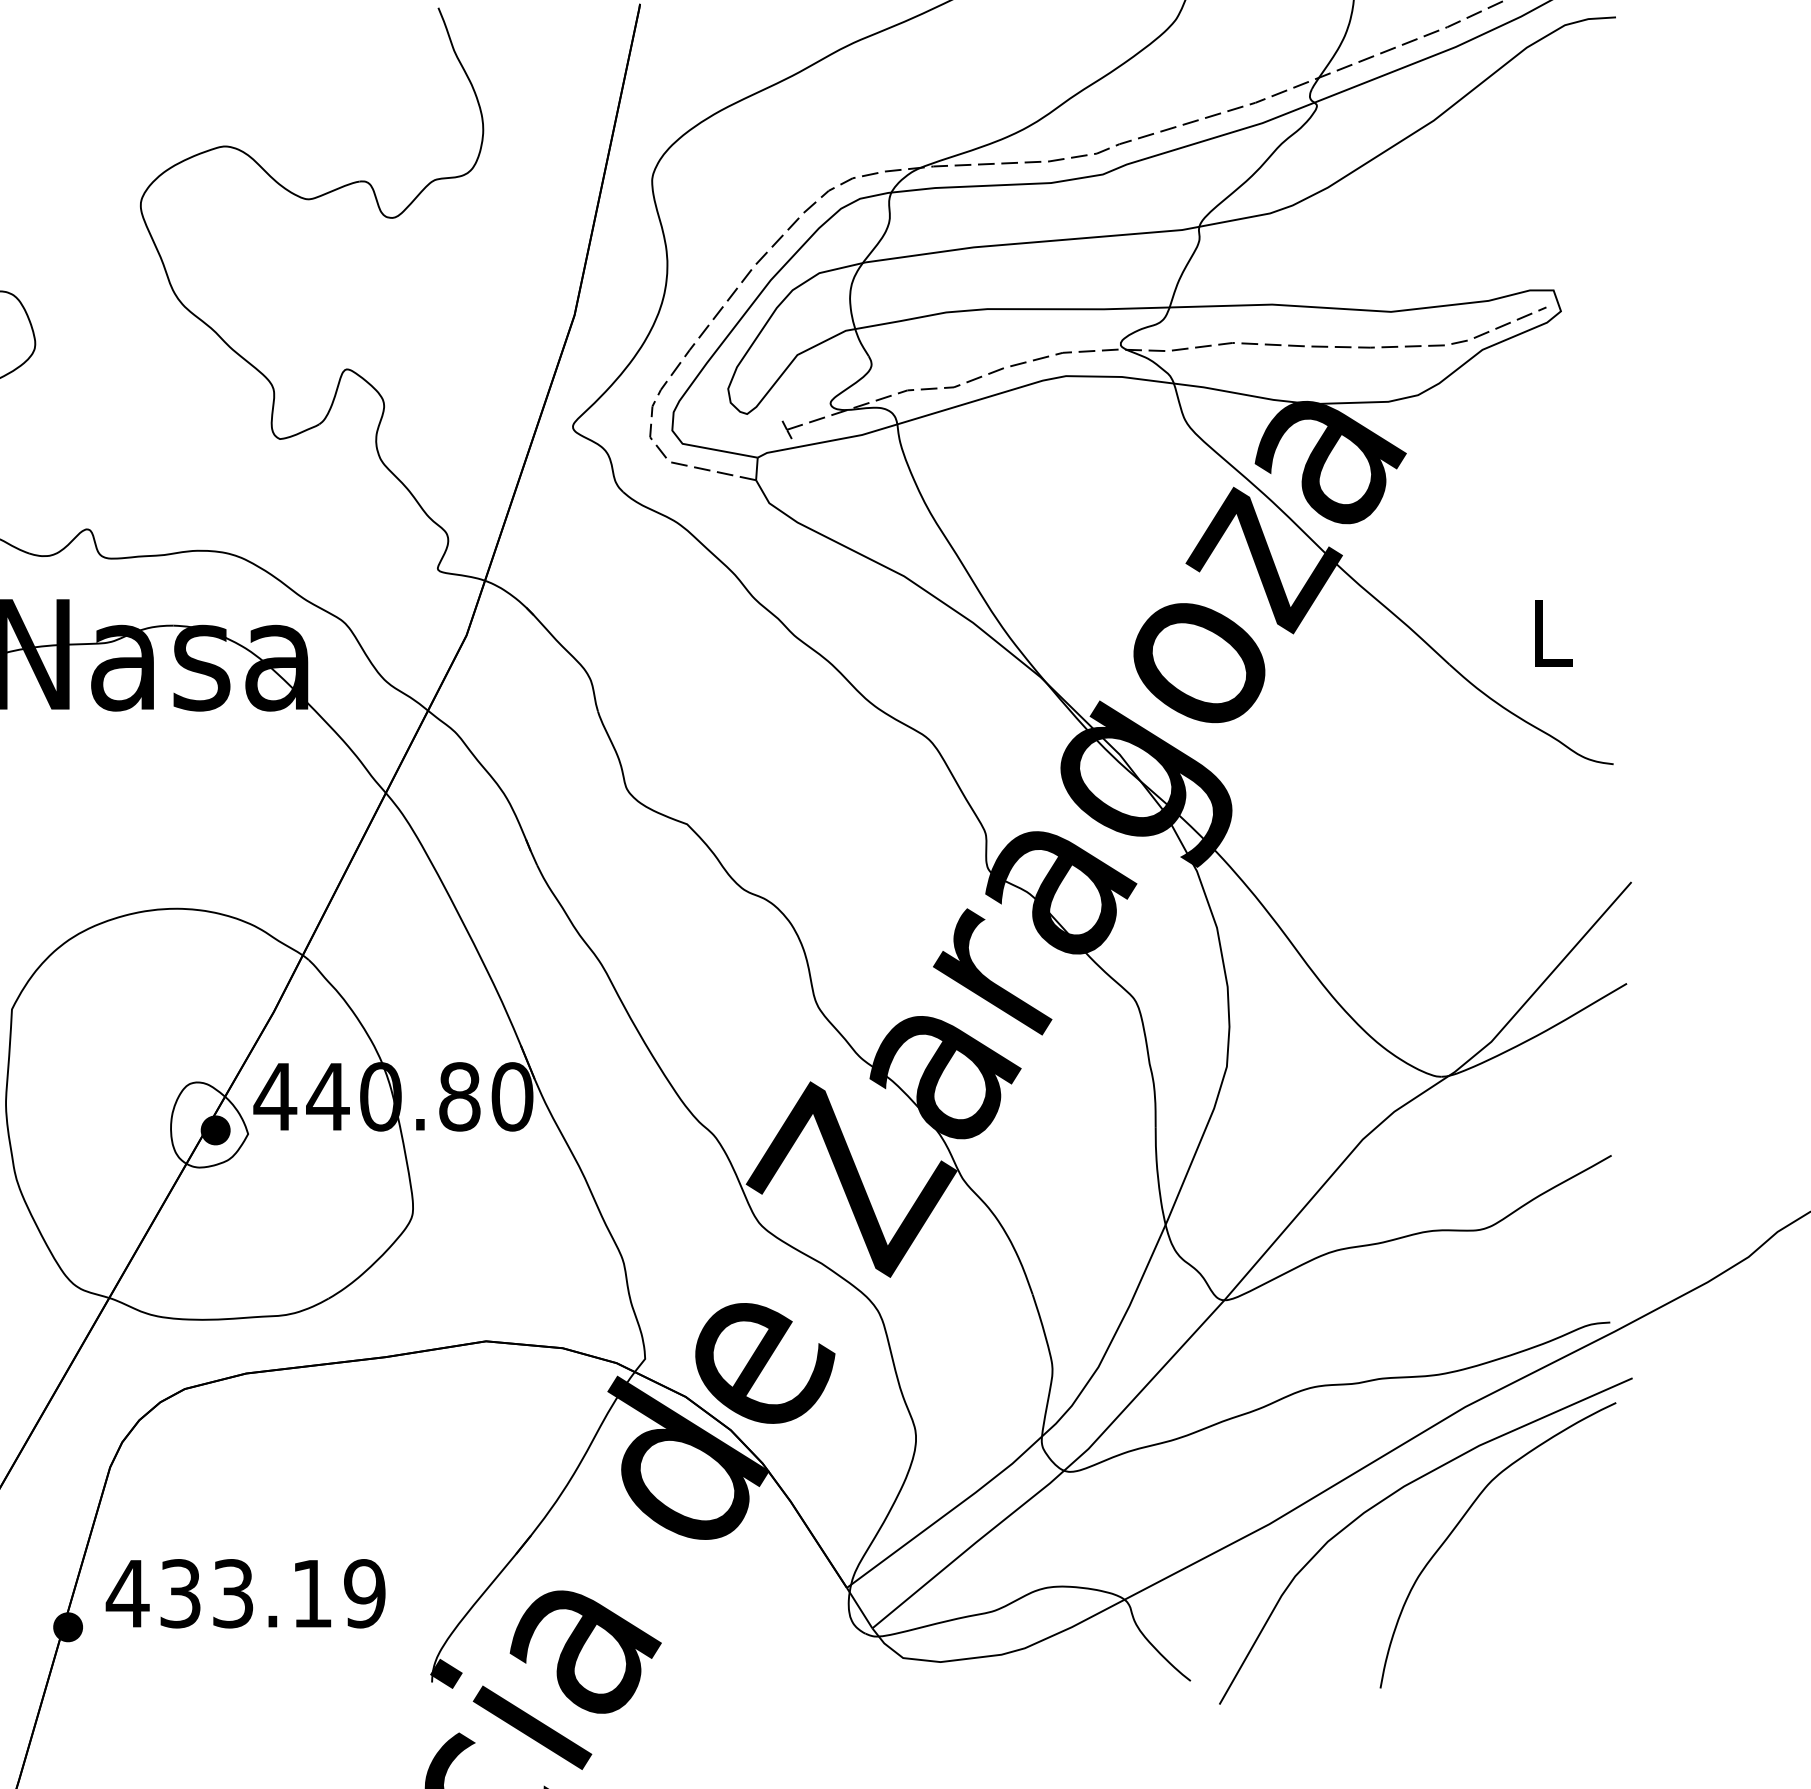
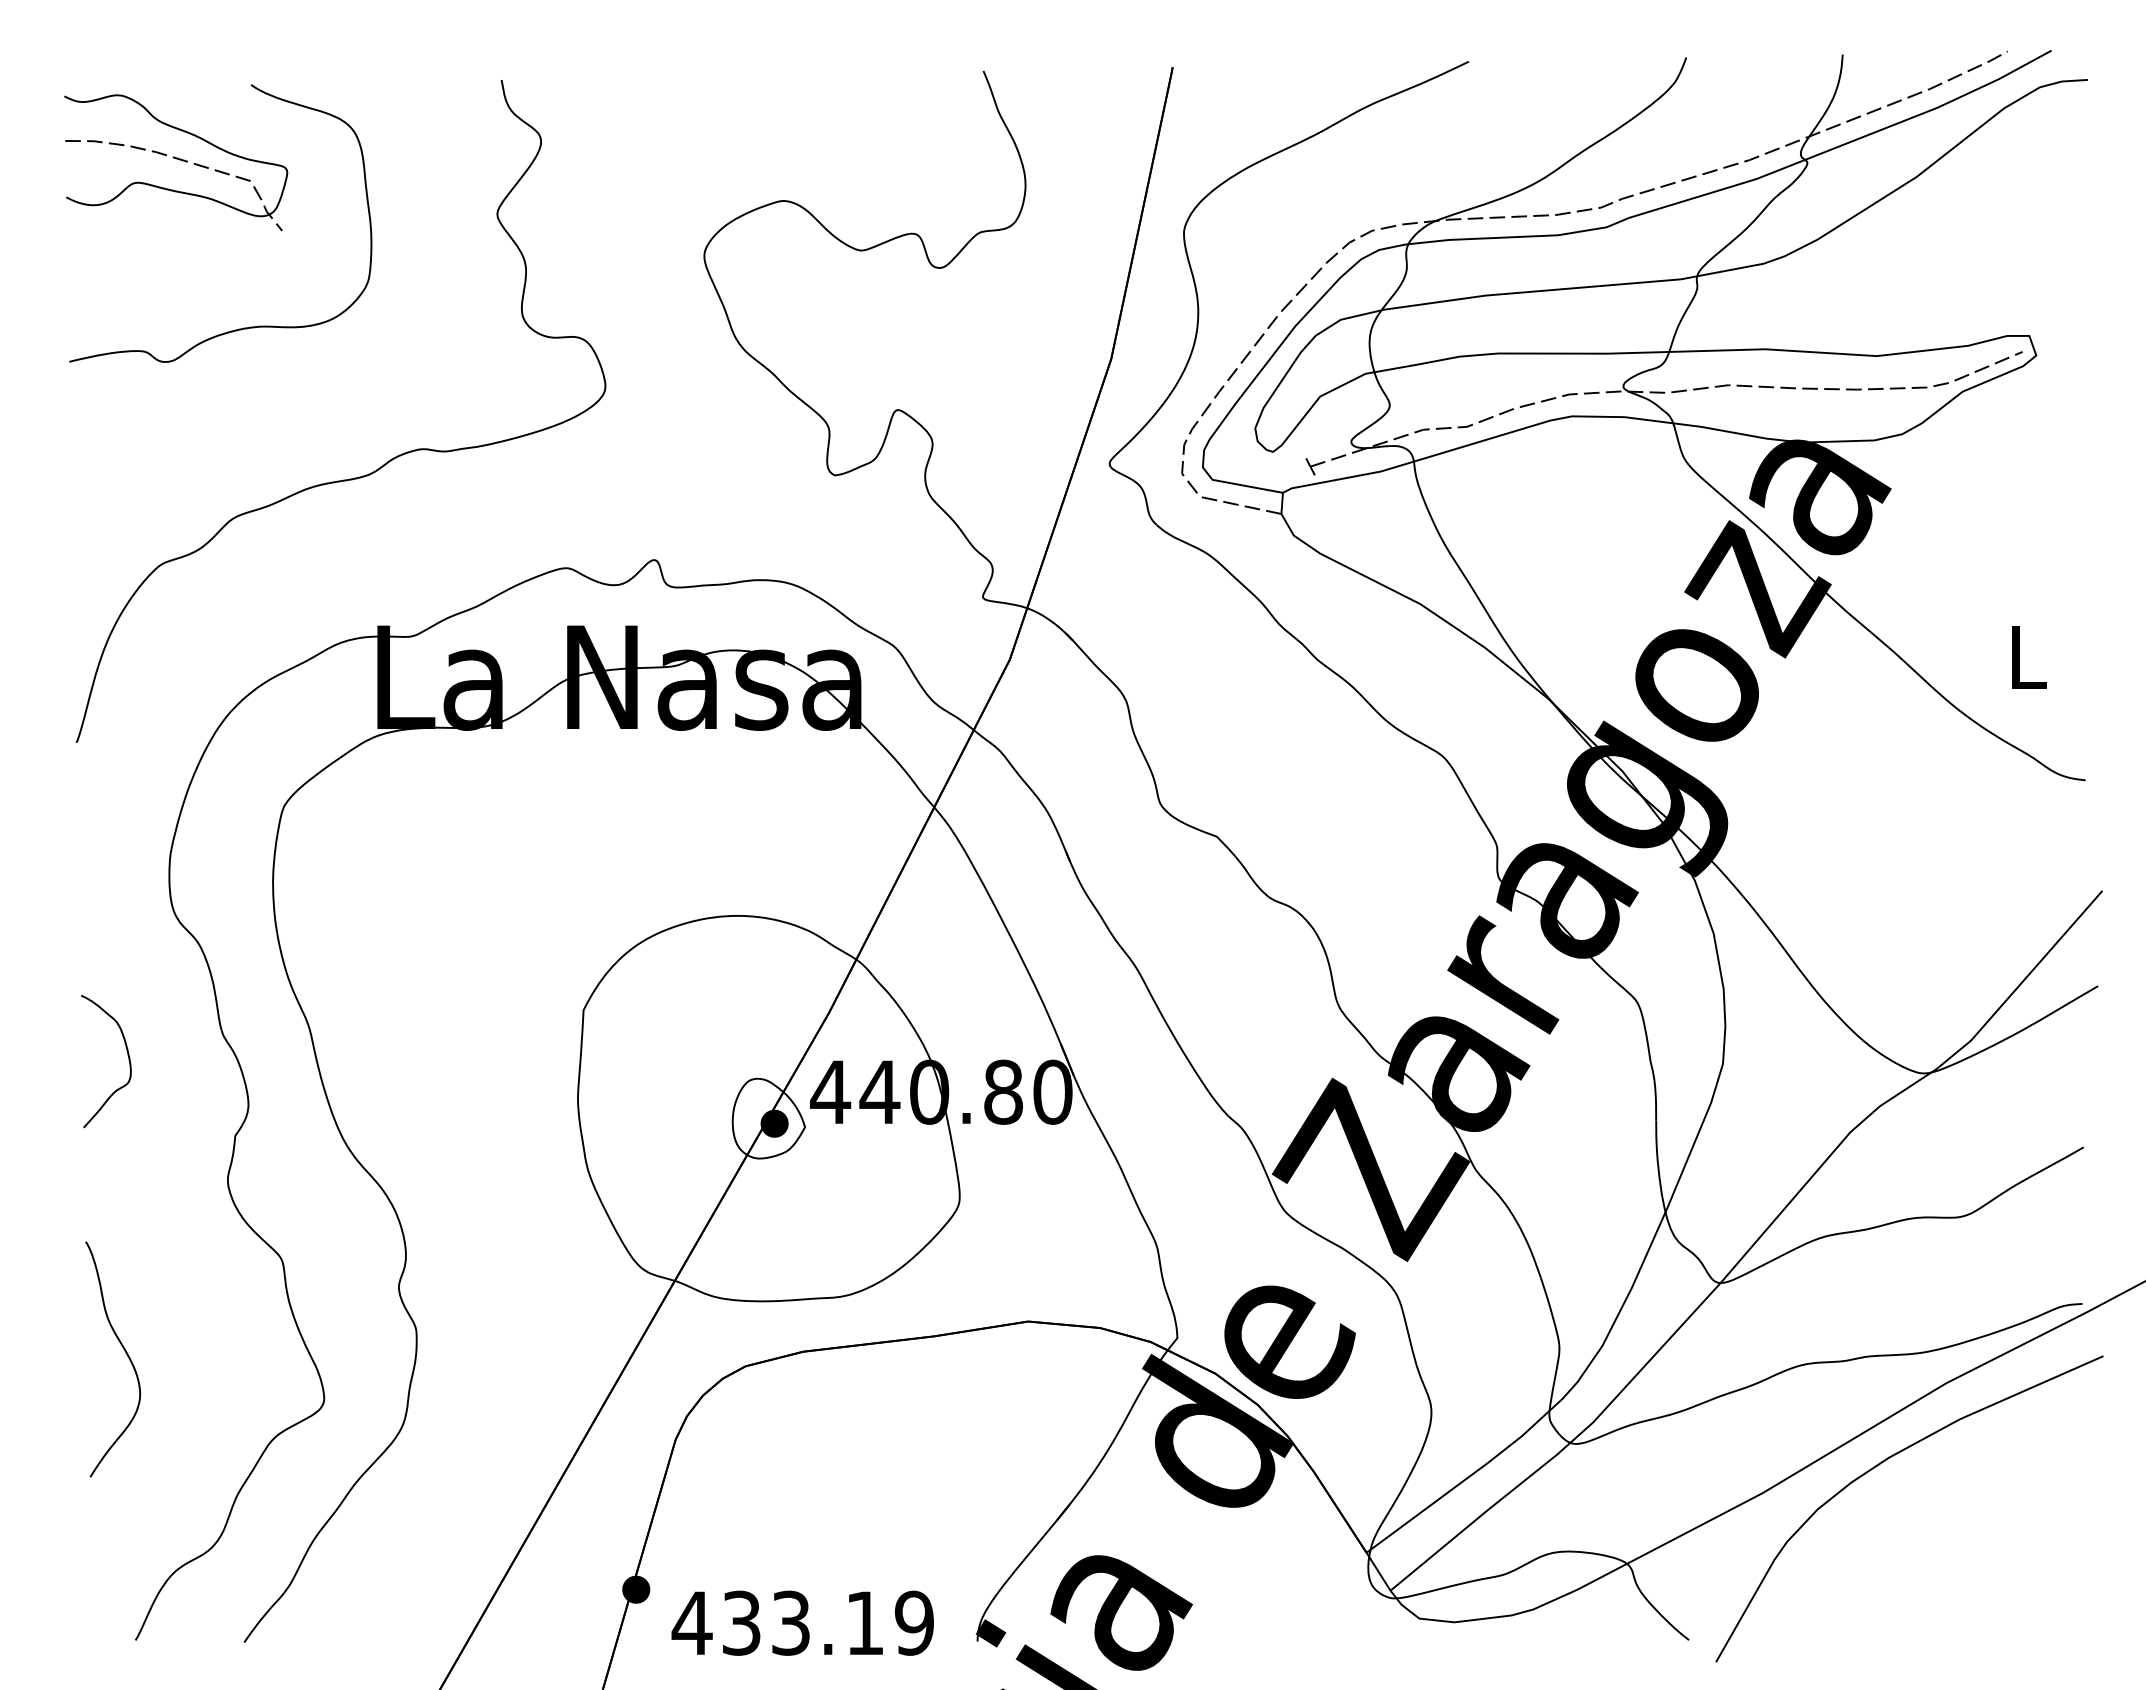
curve: (1462, 1520) -> (1943, 1489), removed
text: (245, 1592) -> (802, 1622), moved

